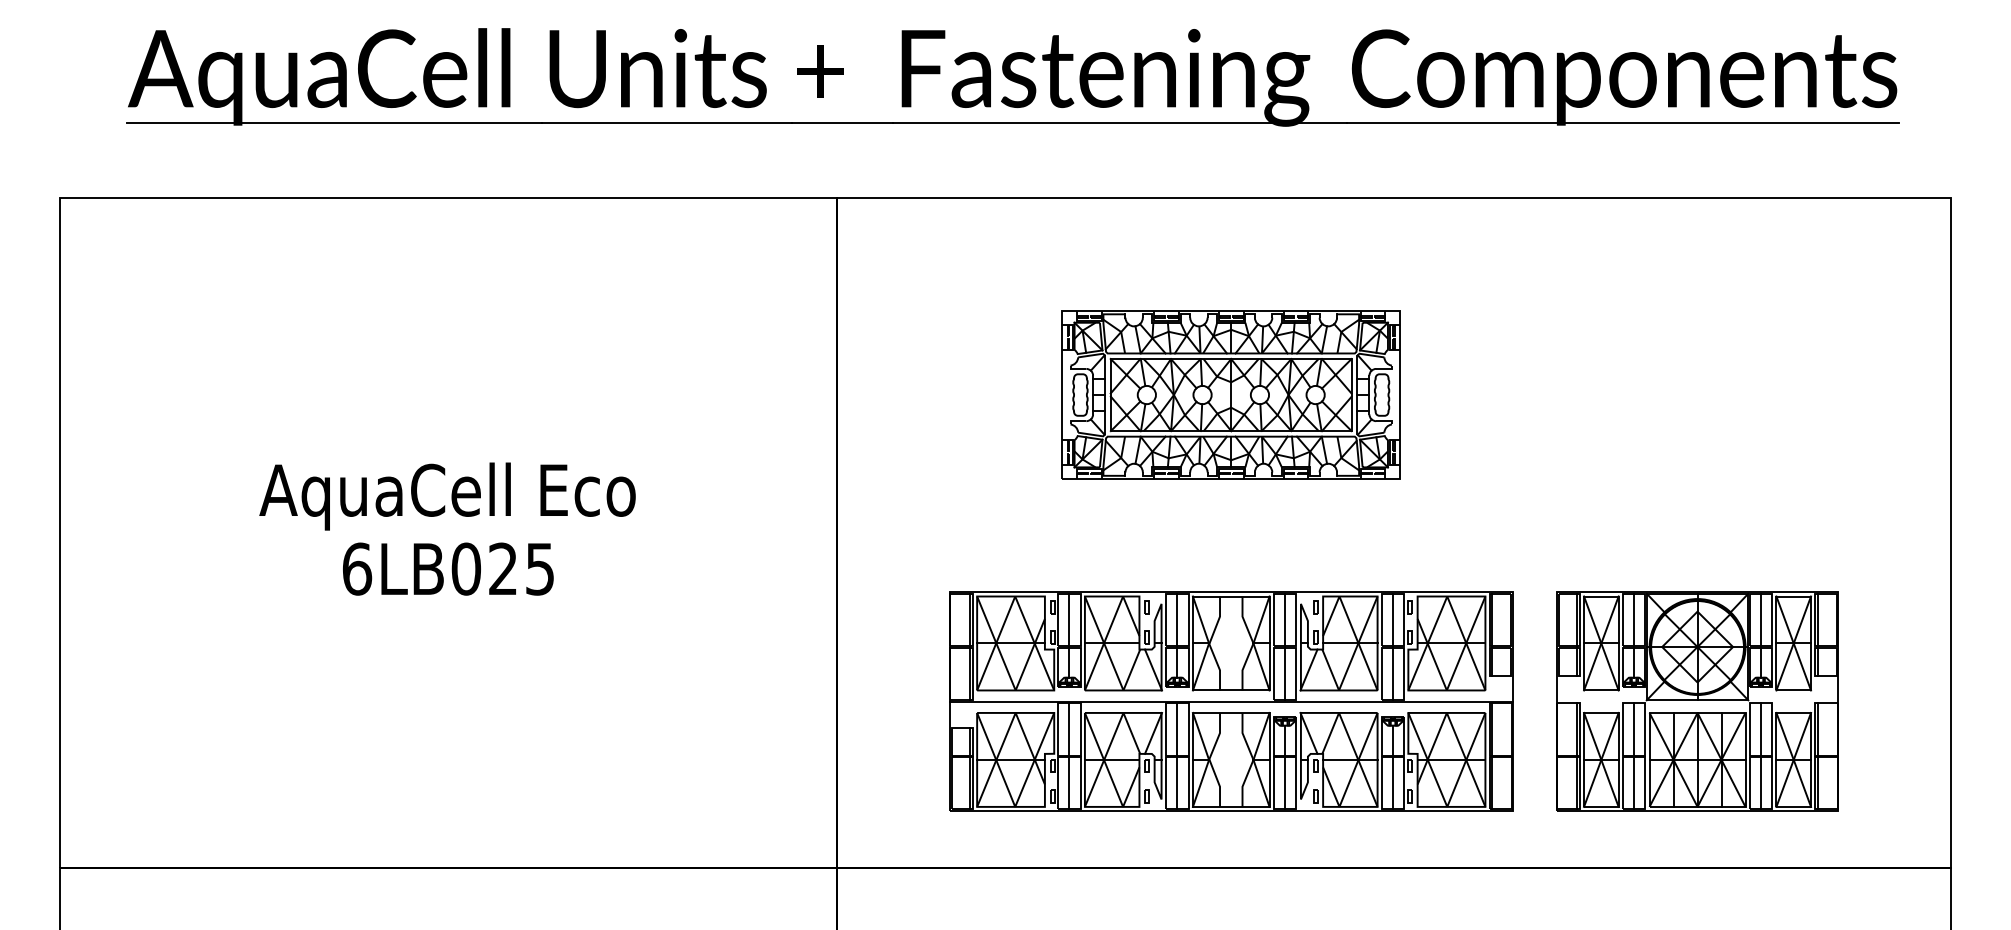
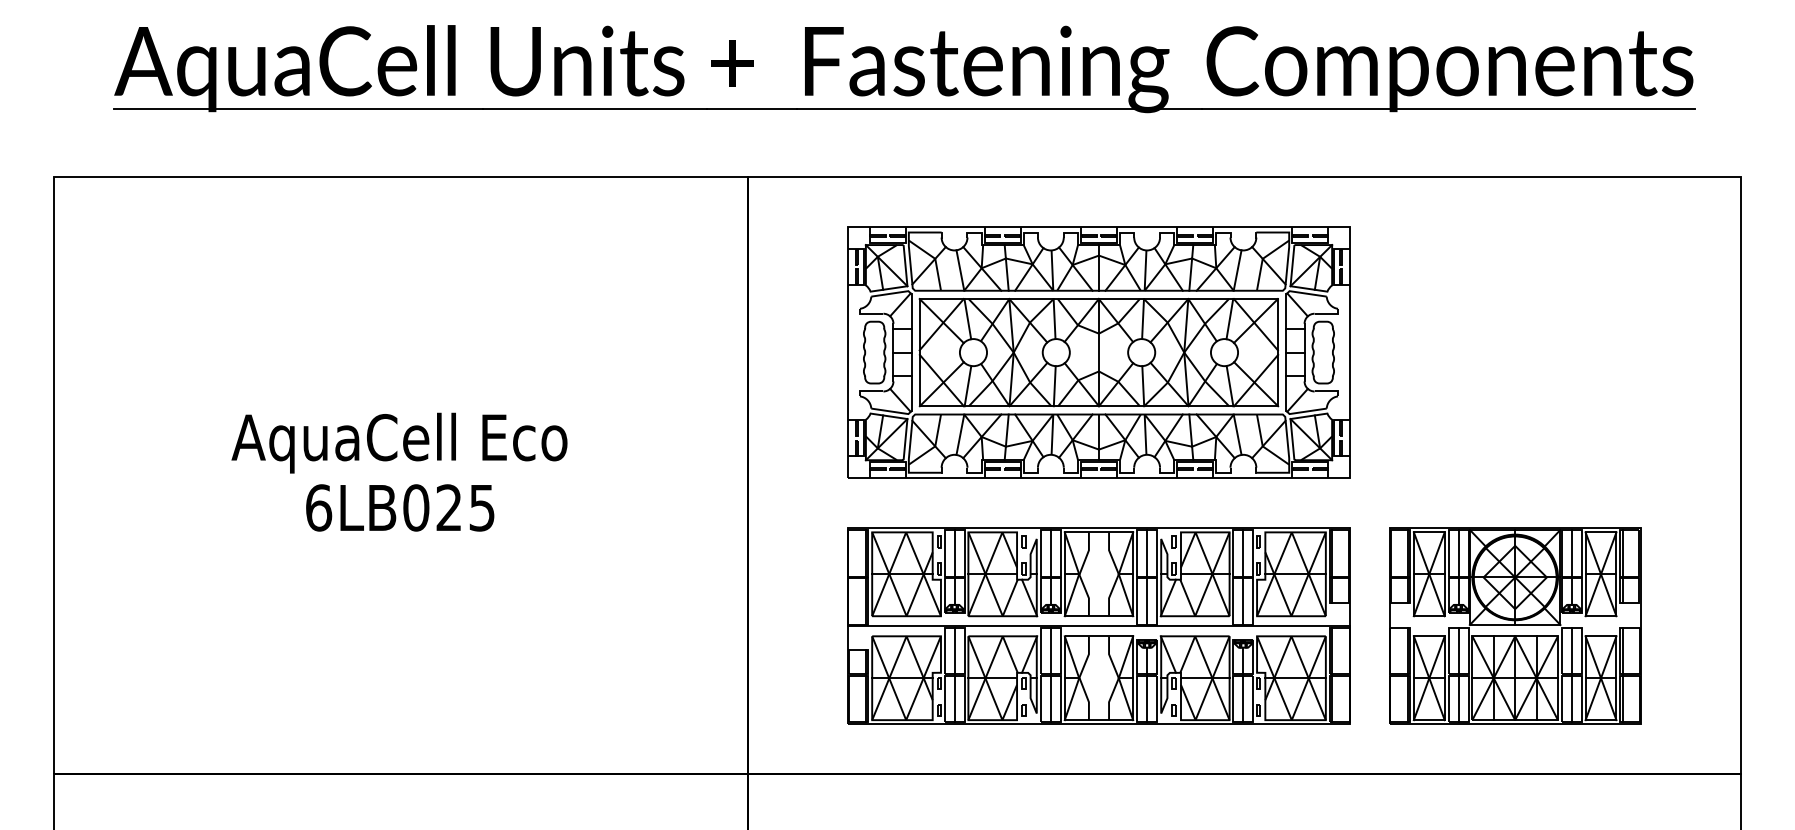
part: (1230, 394) -> (1098, 352), size x1.67

